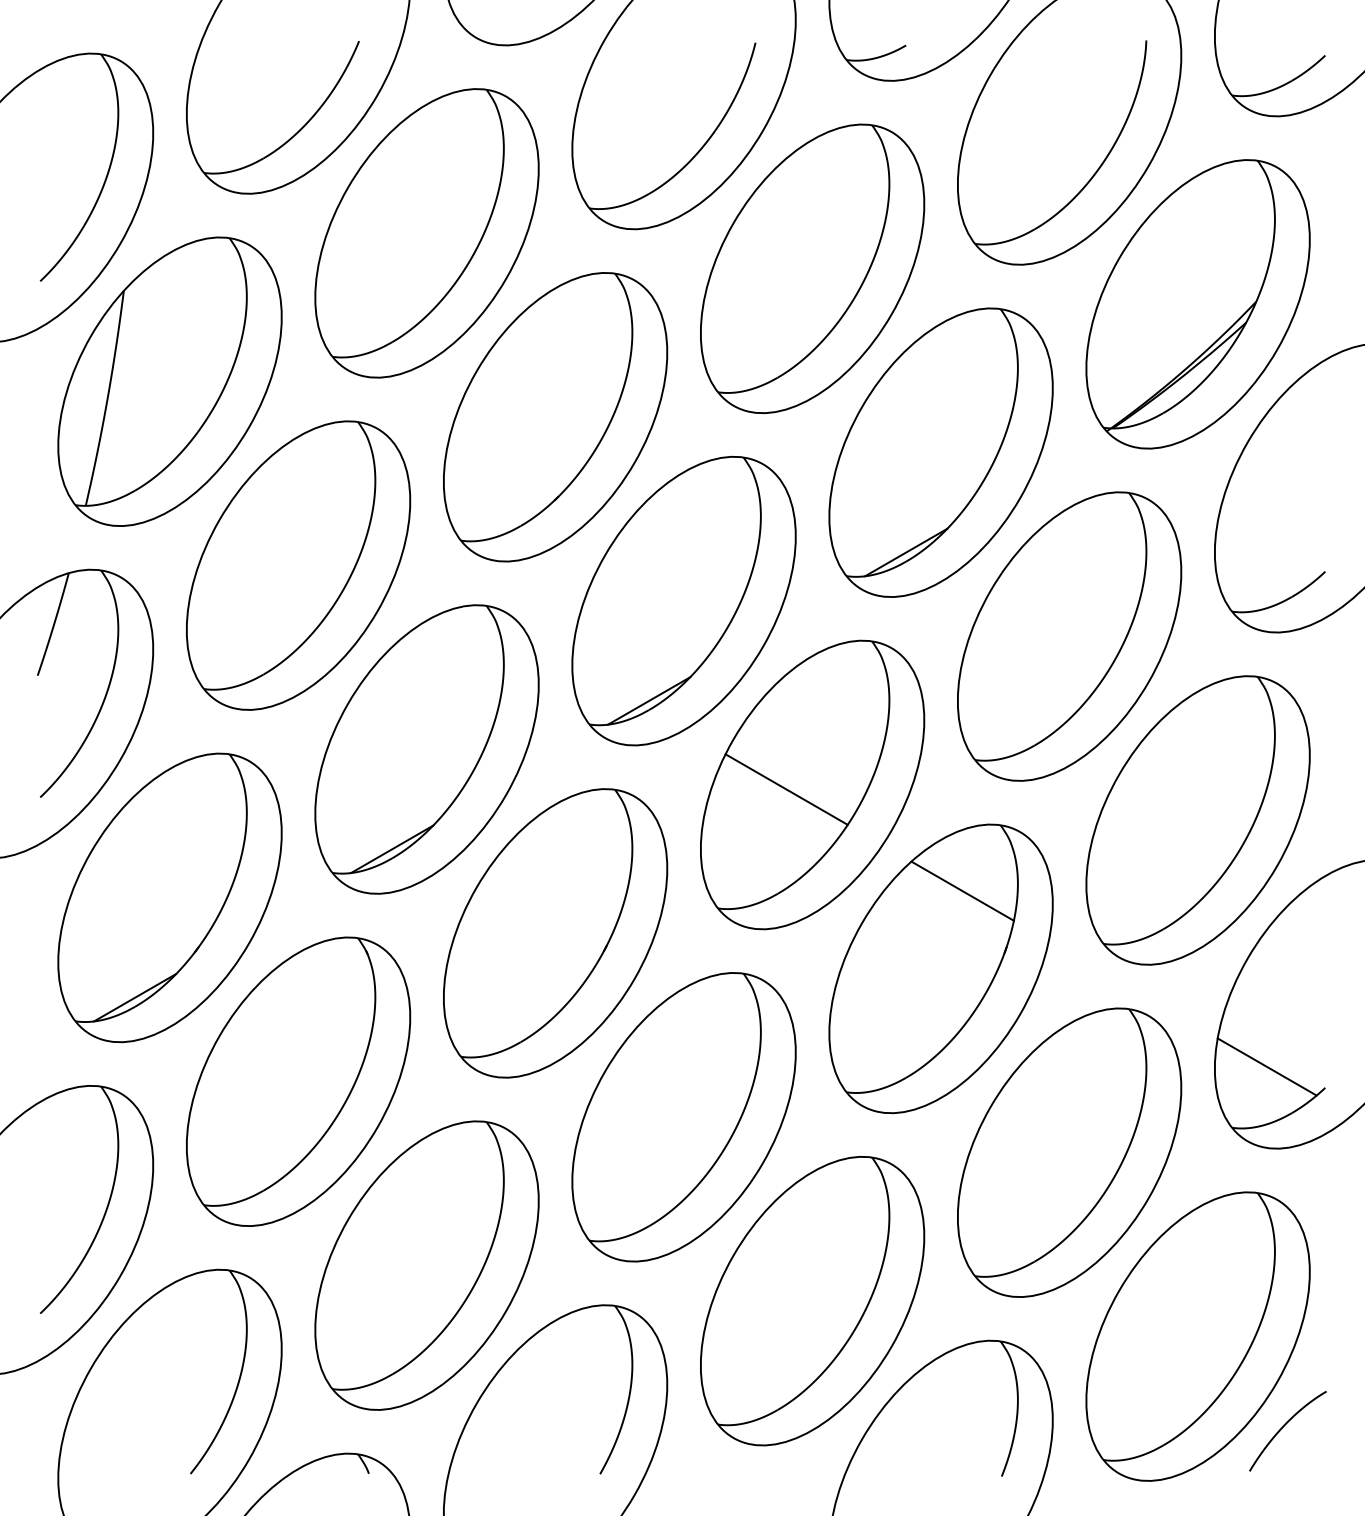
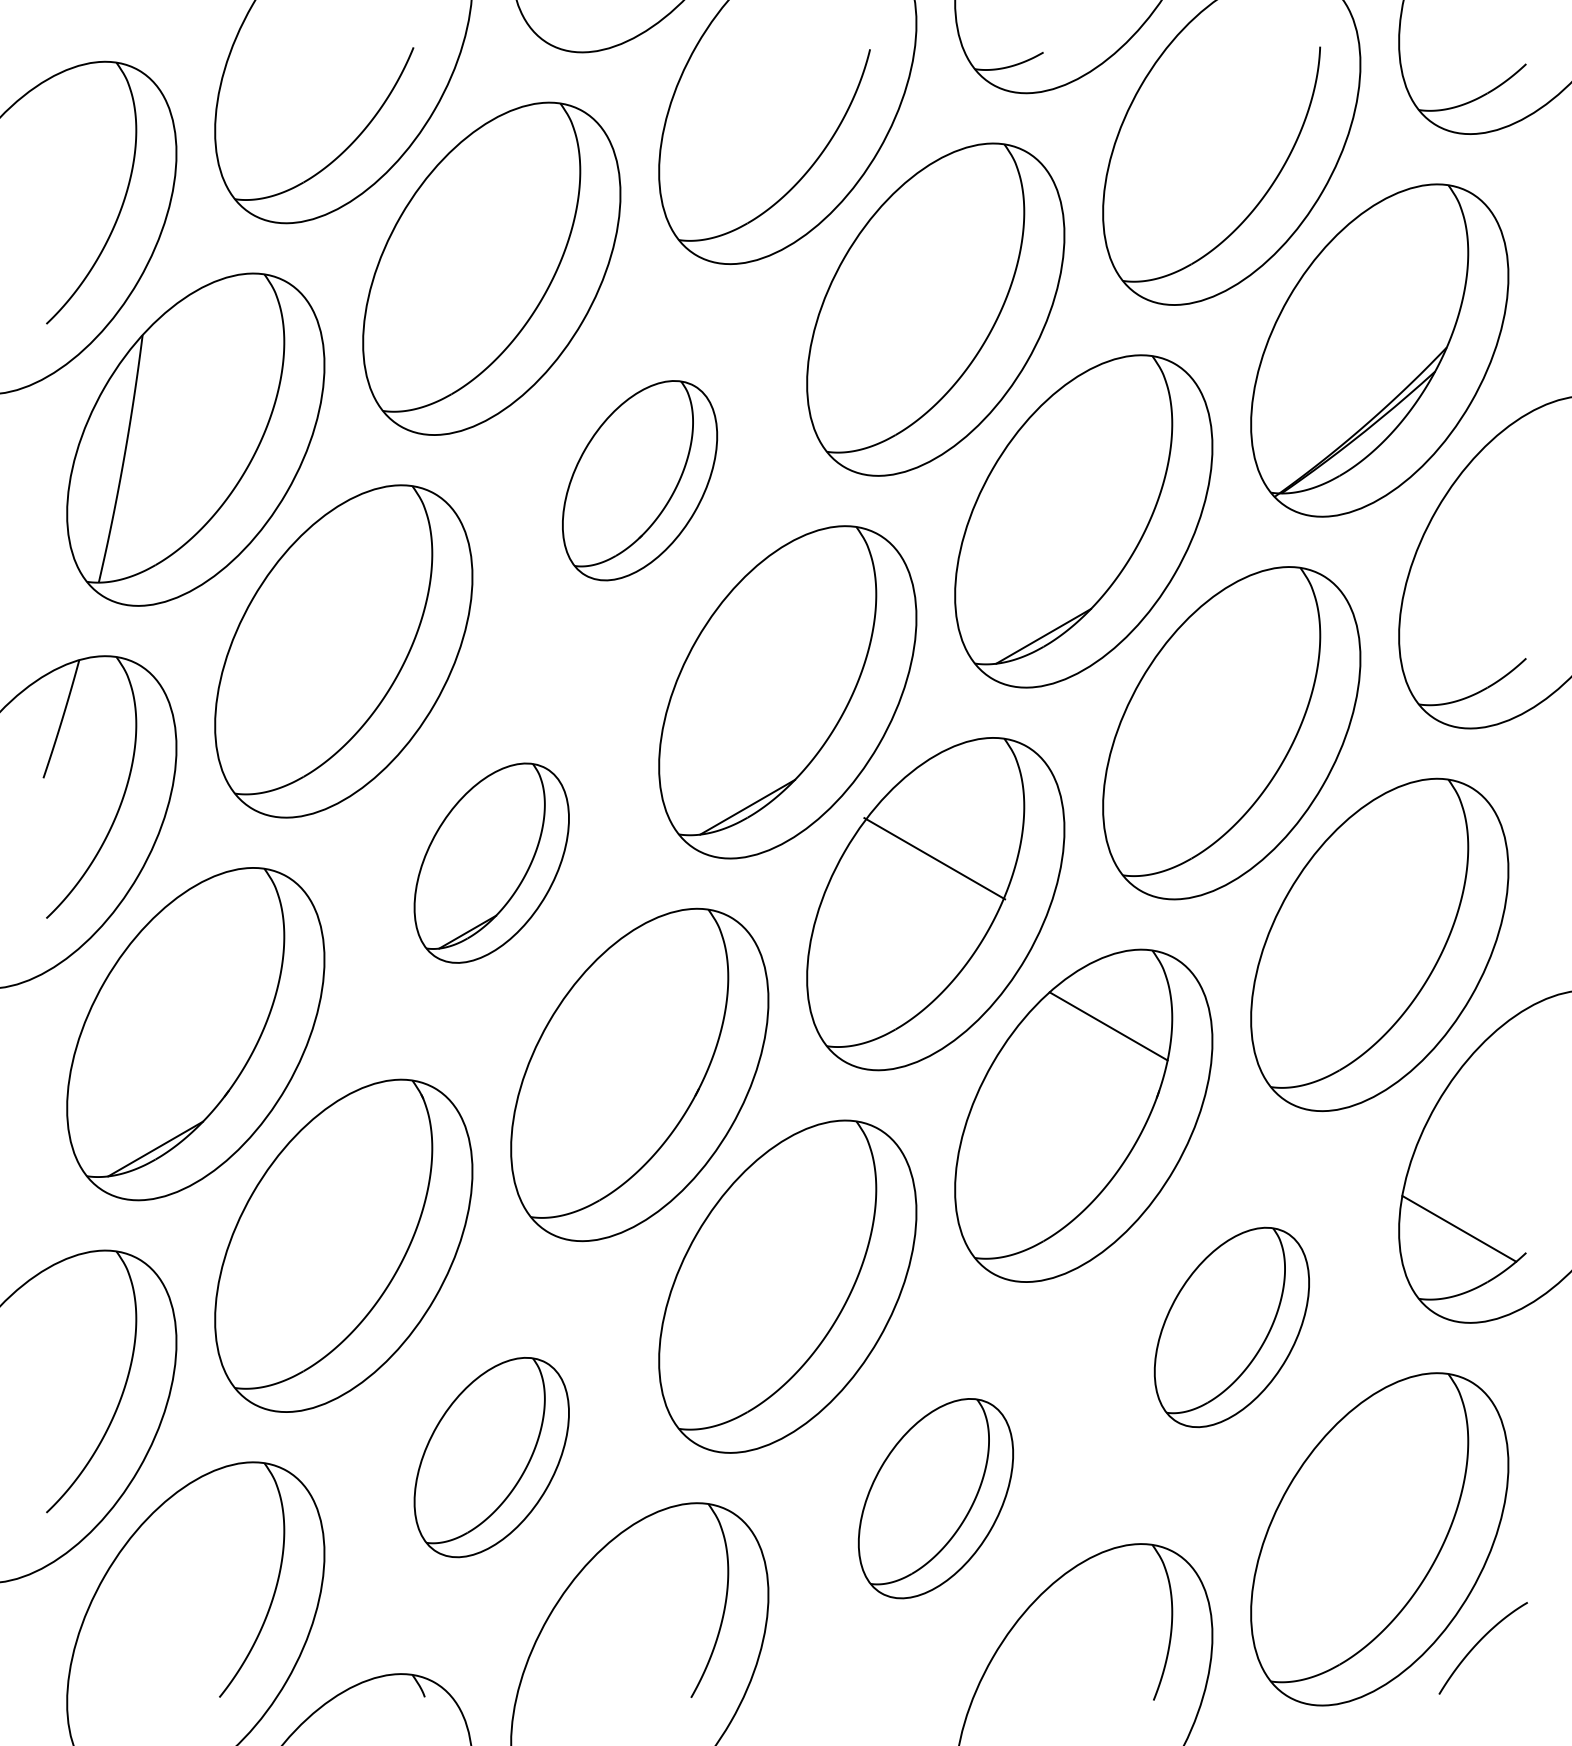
part: (555, 417) -> (639, 480), size x0.6
part: (426, 749) -> (491, 863), size x0.6
line: (786, 789) -> (934, 858), moved
part: (1069, 1152) -> (1231, 1327), size x0.6
part: (426, 1265) -> (491, 1457), size x0.6
part: (812, 1301) -> (935, 1498), size x0.6

